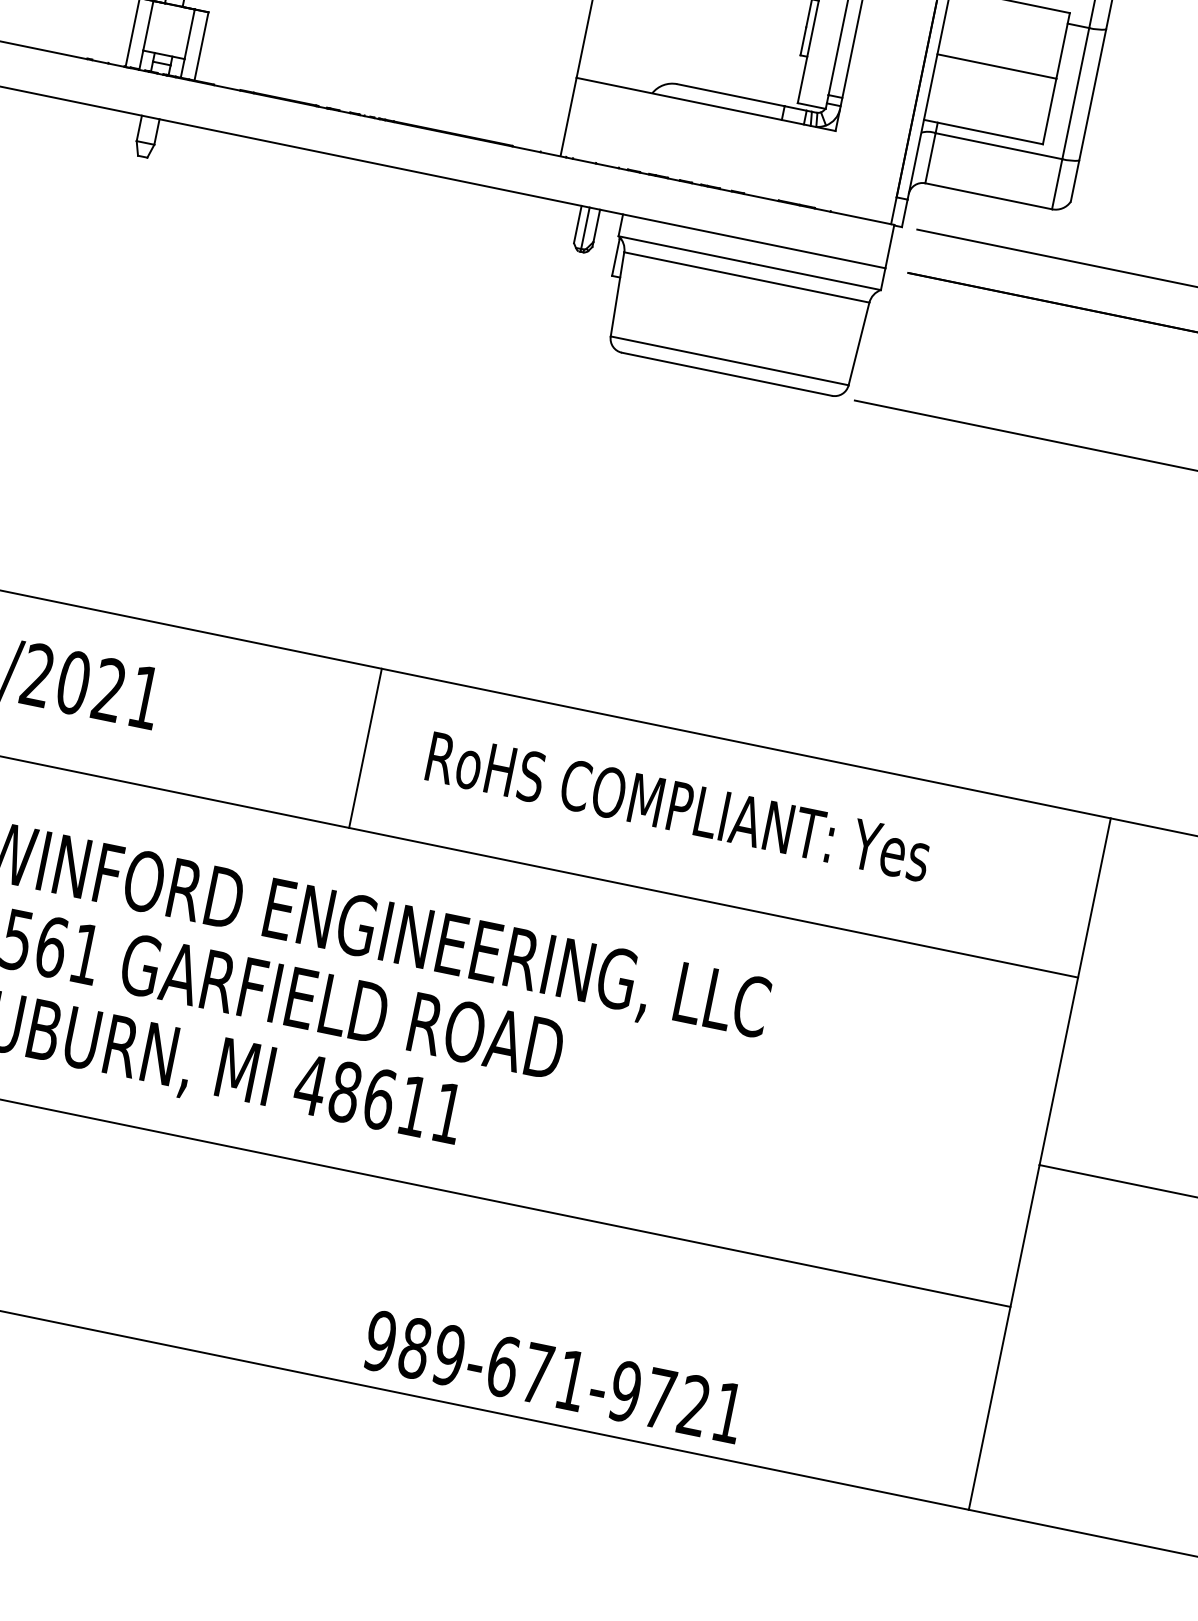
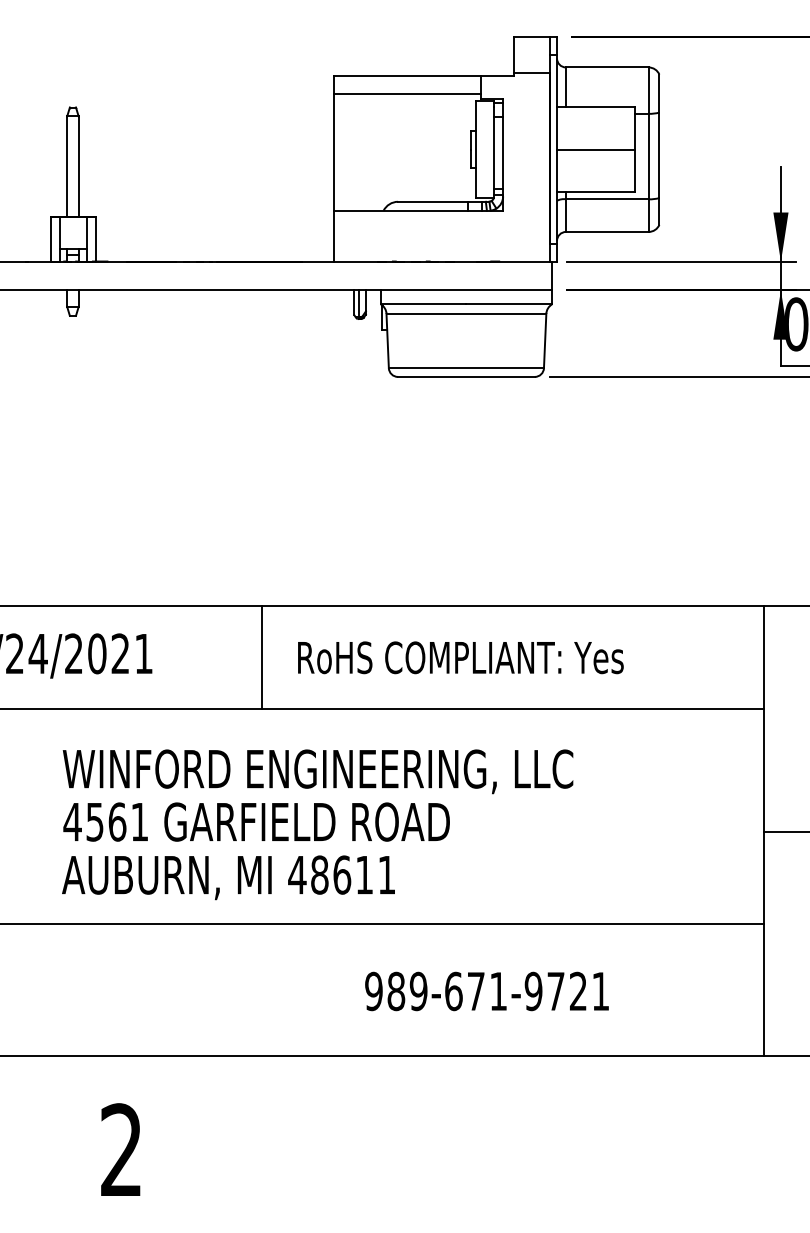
line: (365, 748) -> (262, 657), moved
text: (678, 806) -> (460, 657), moved
text: (553, 1376) -> (486, 991), moved

